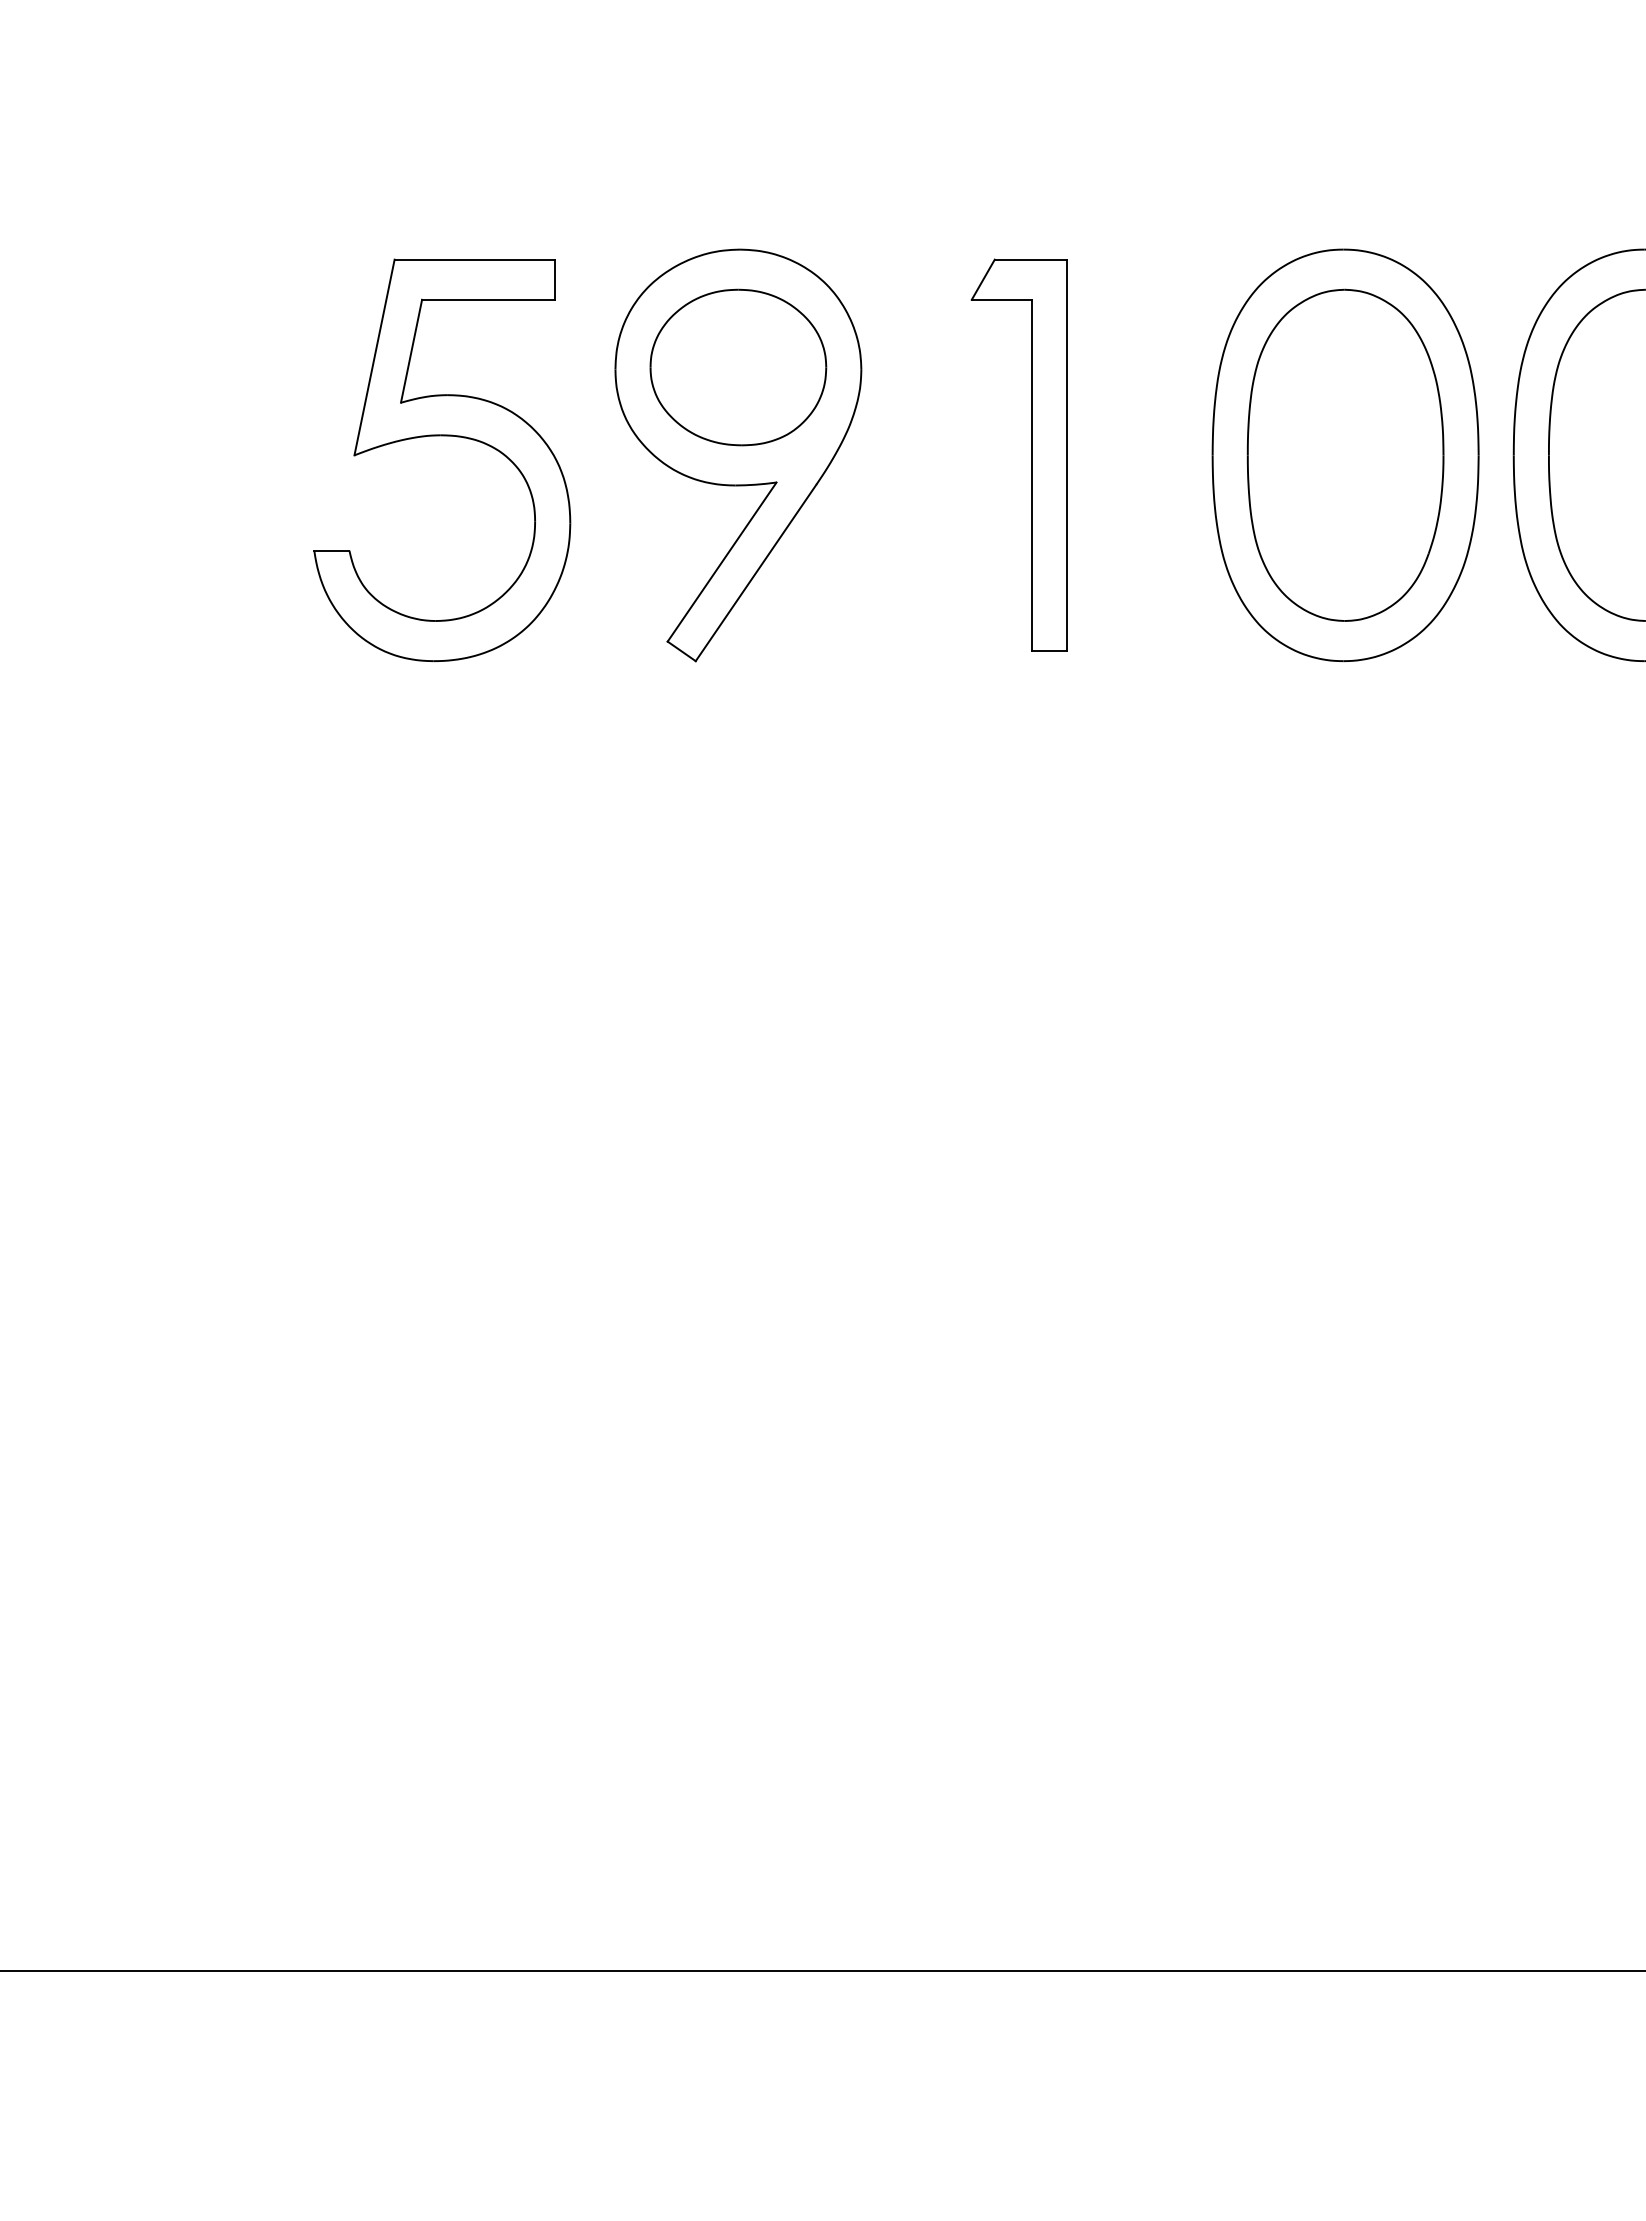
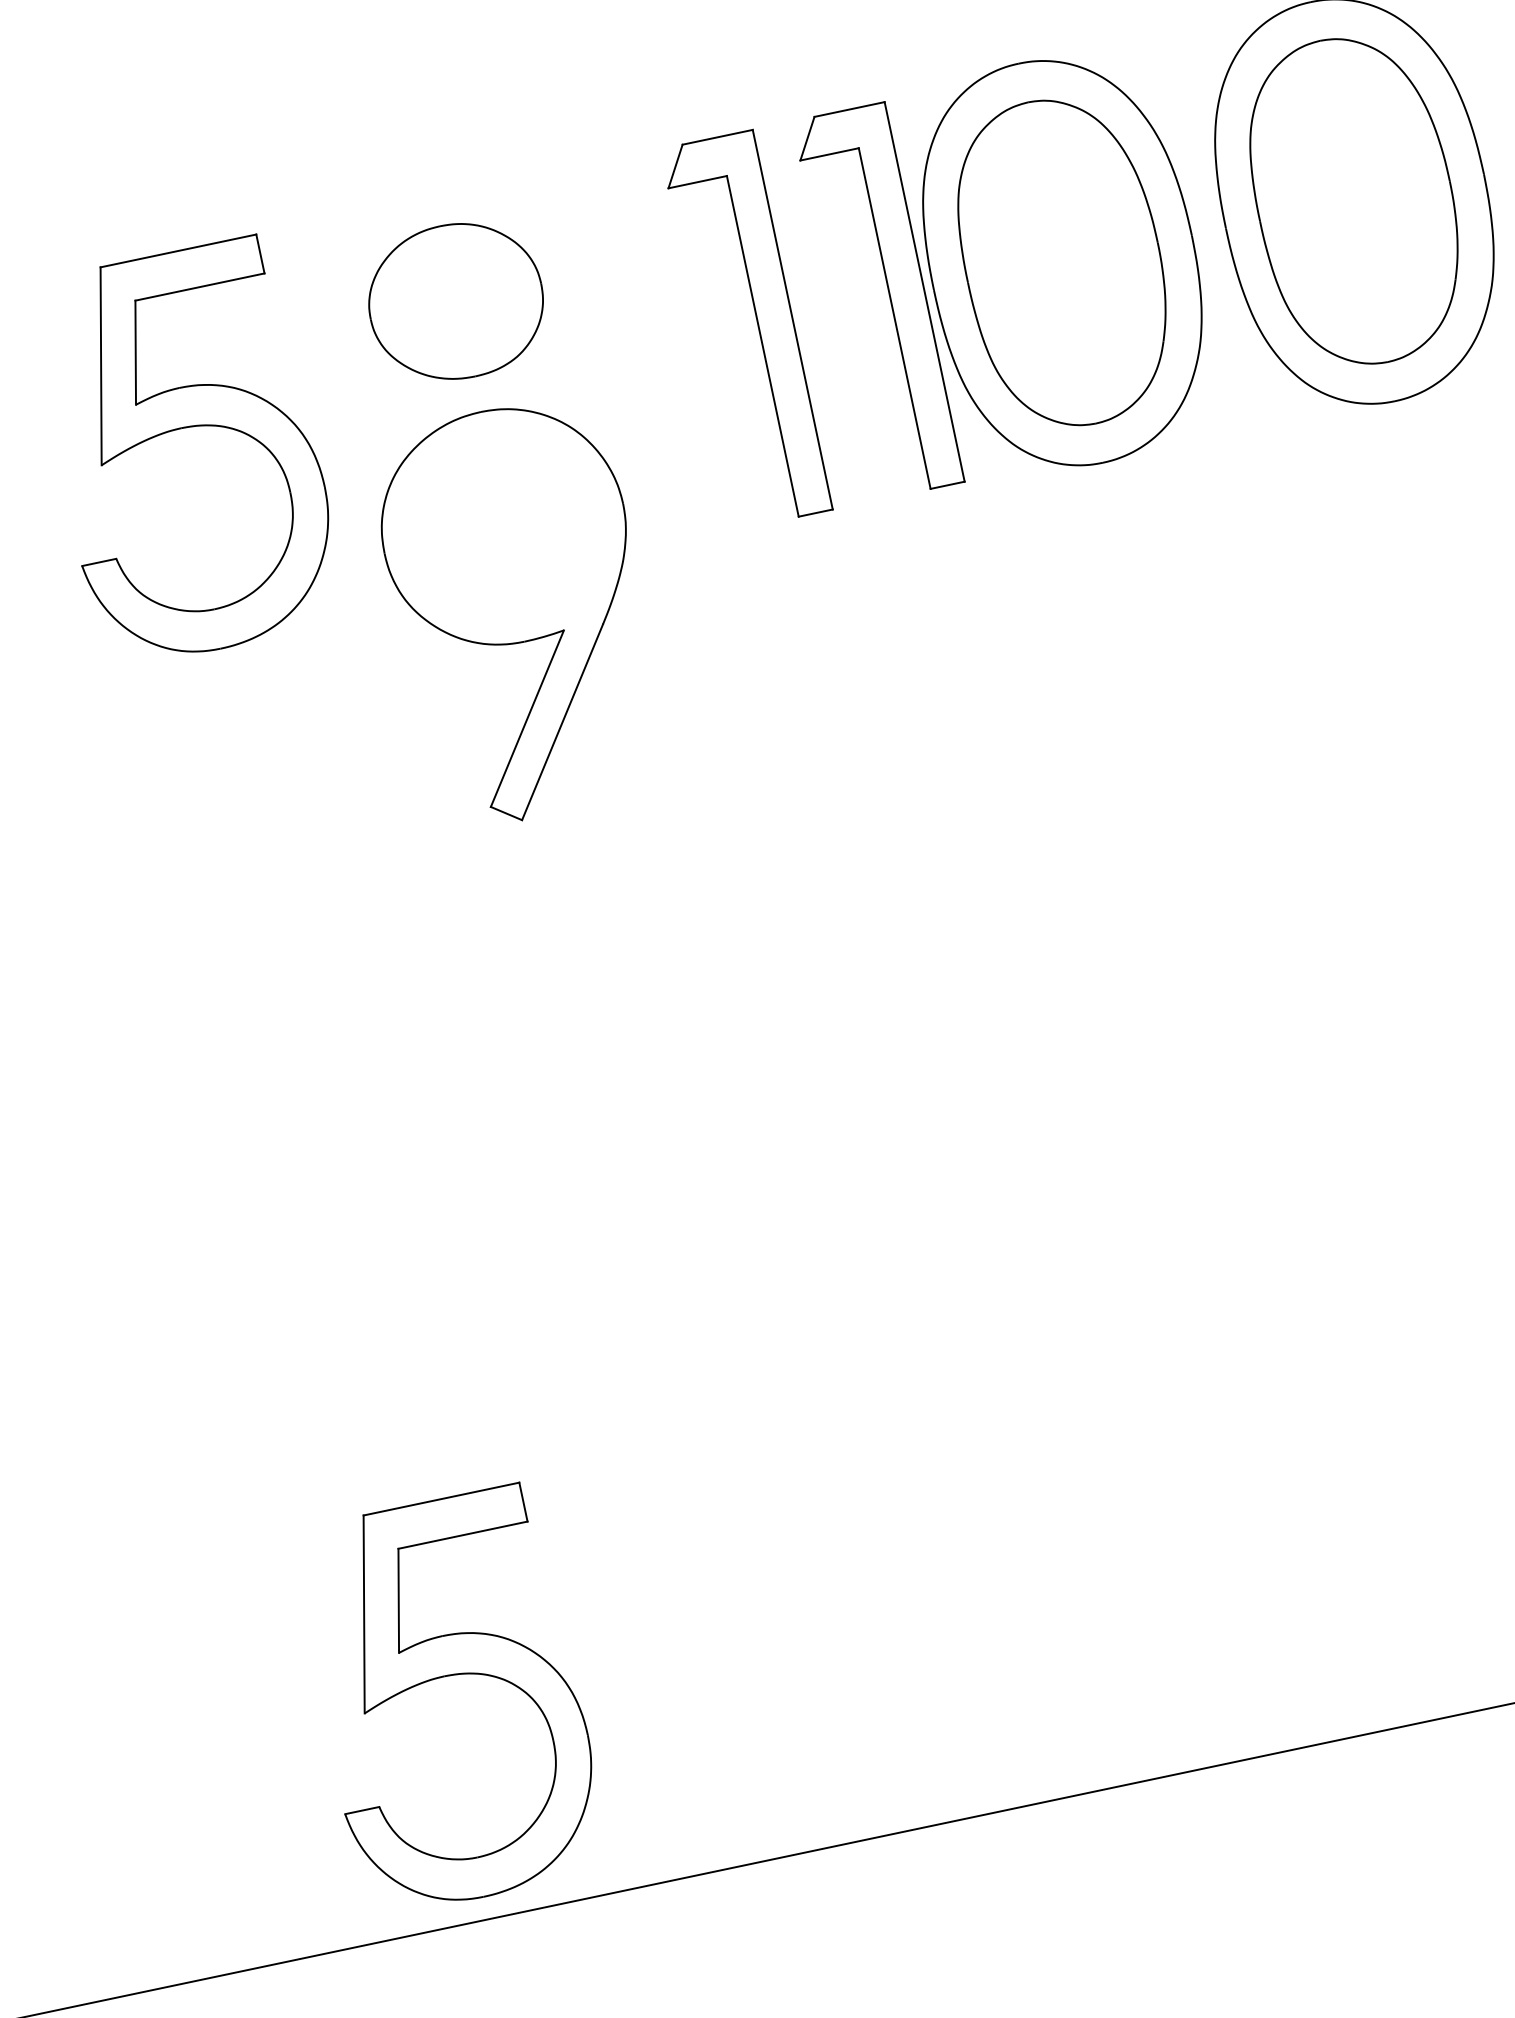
part: (1167, 454) -> (889, 298), added
part: (738, 455) -> (521, 611), moved
part: (442, 1723) -> (446, 1677), added

